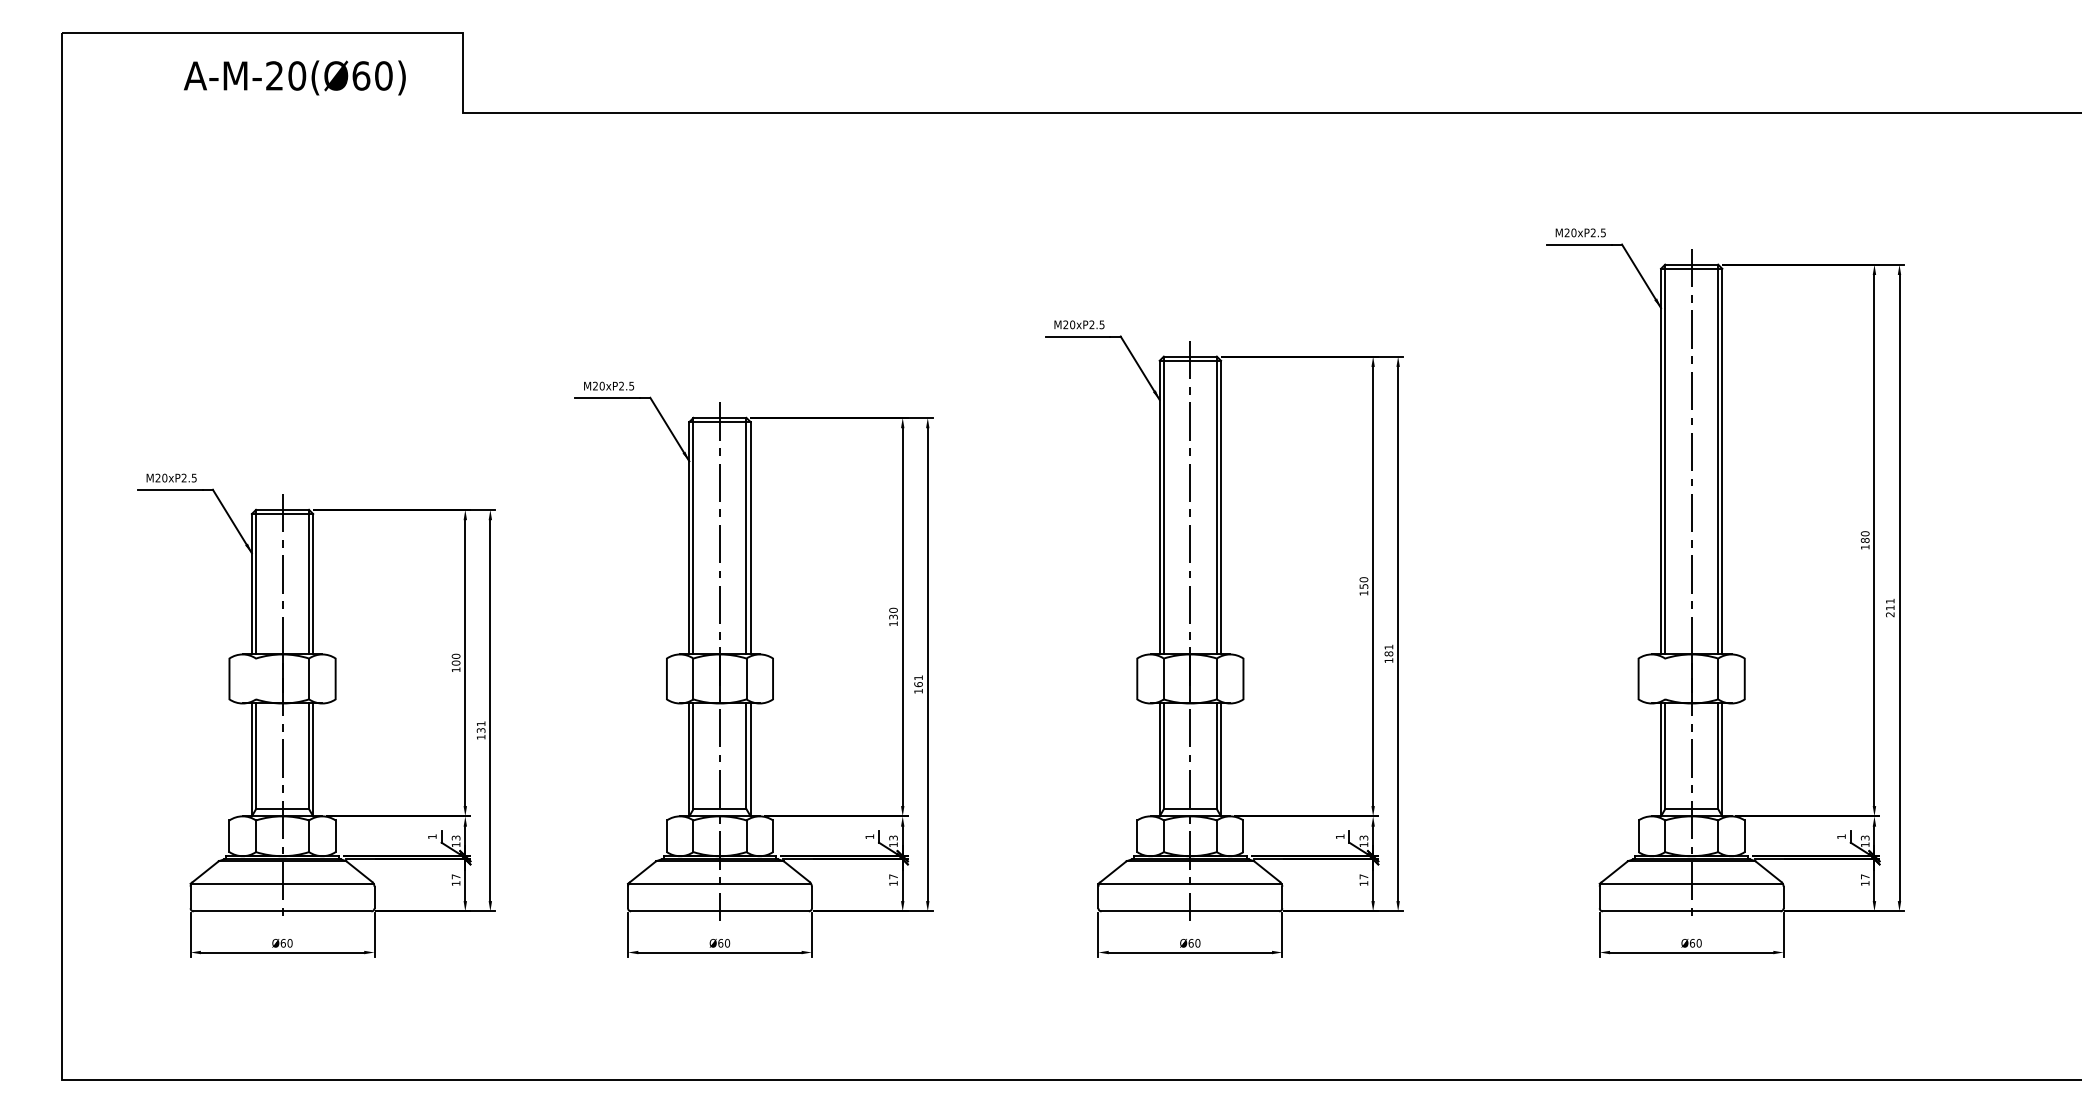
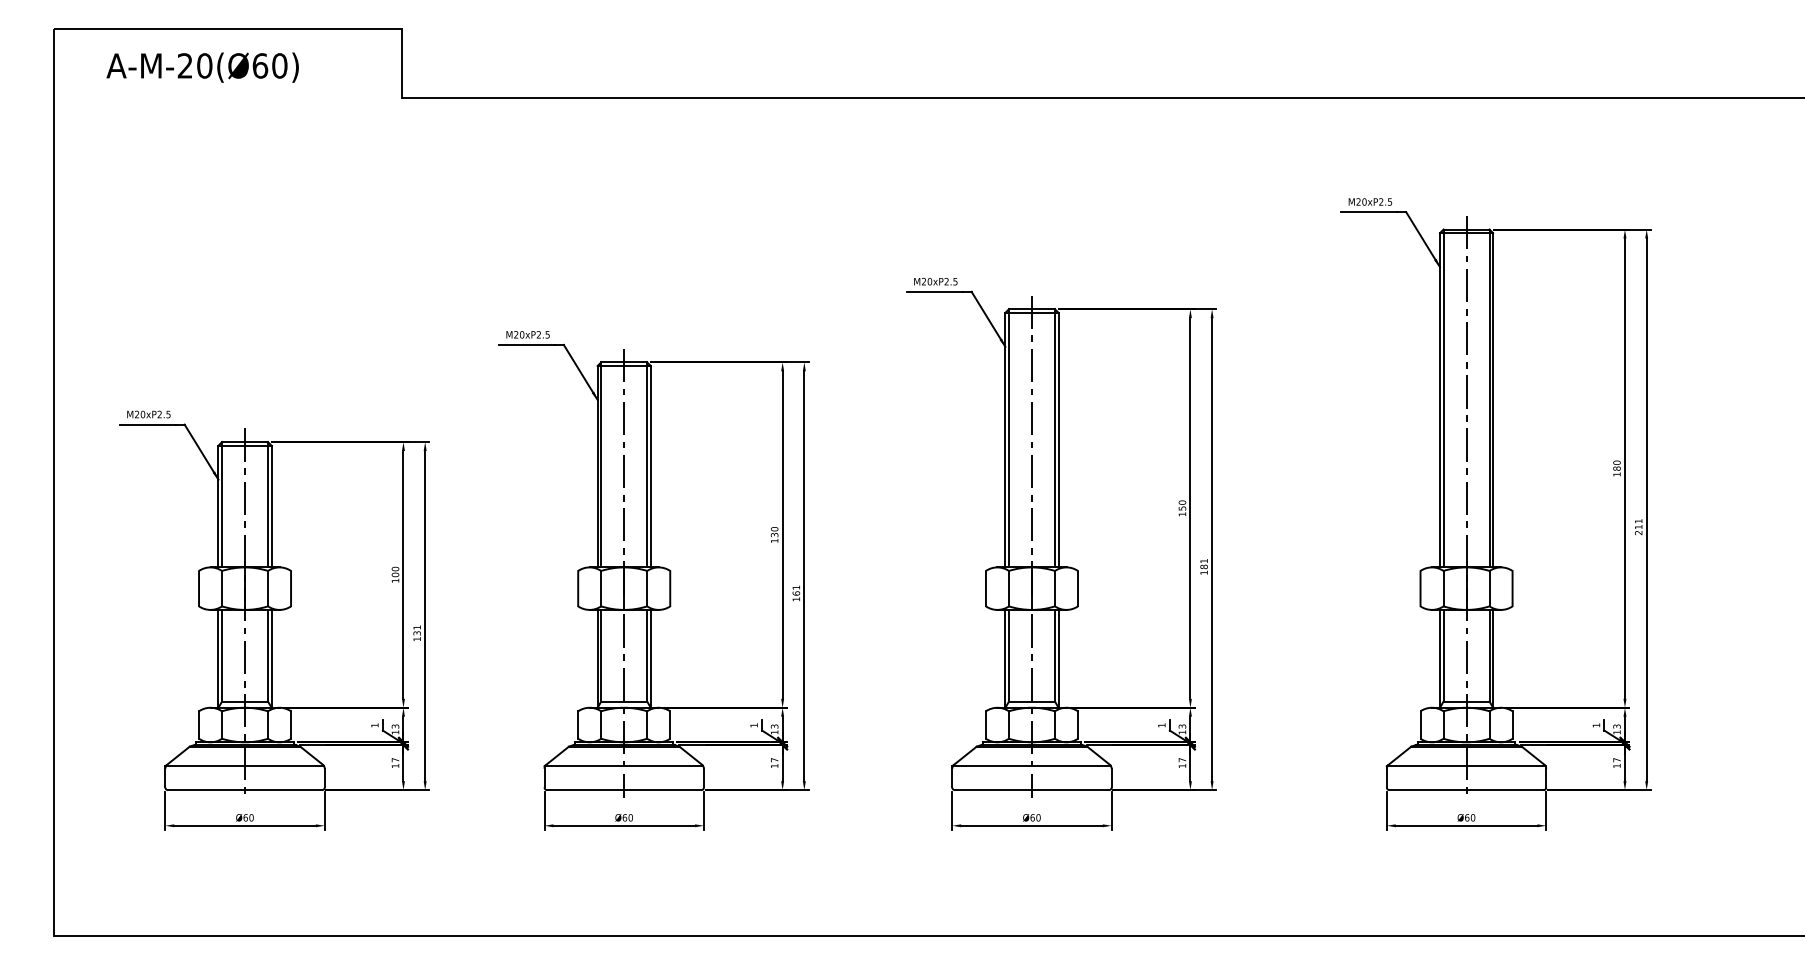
text: (294, 77) -> (202, 67), moved
line: (256, 678) -> (222, 588), added
line: (1665, 678) -> (1443, 588), added

